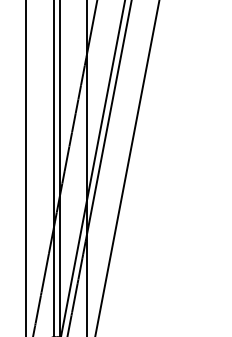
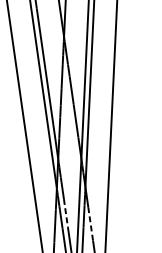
line: (60, 259) -> (66, 212), solid -> dashed
line: (87, 277) -> (90, 224), solid -> dashed

